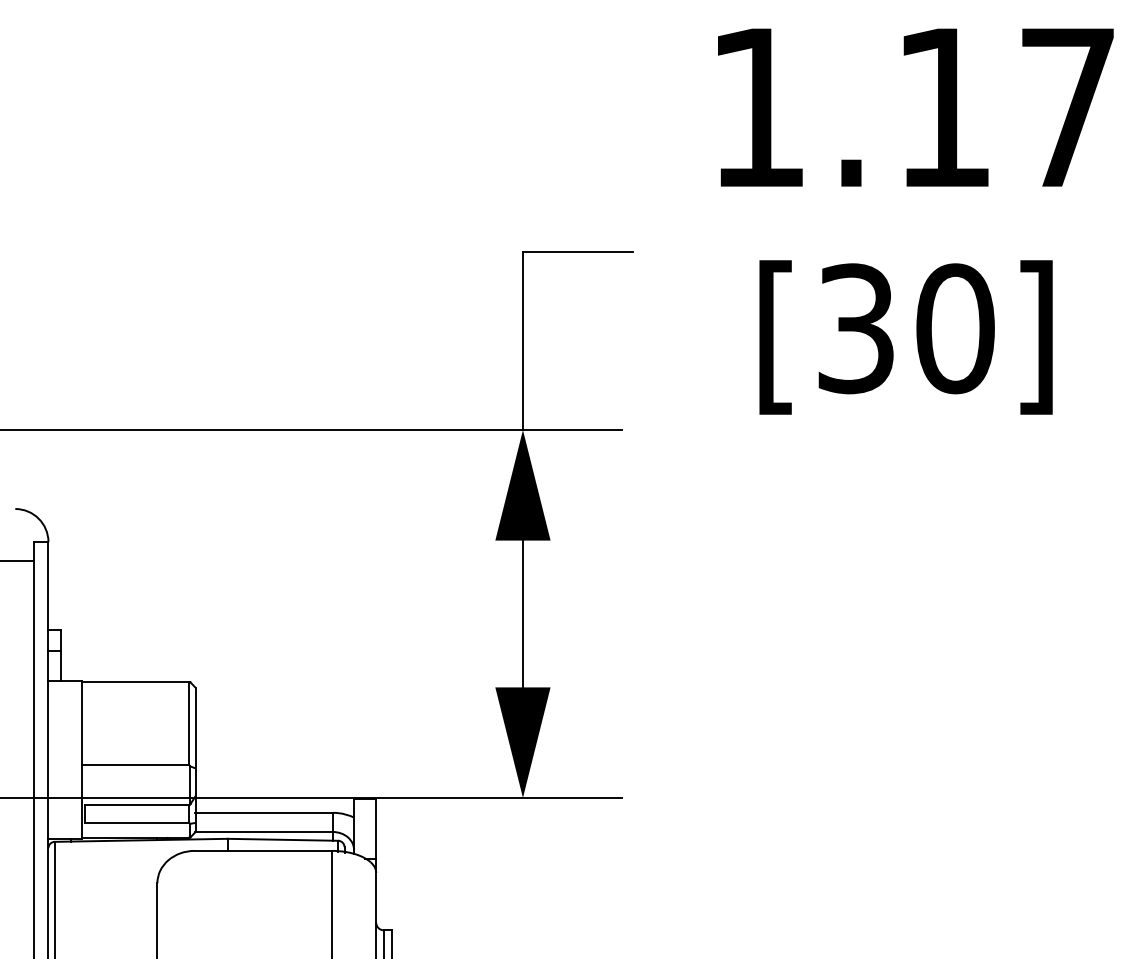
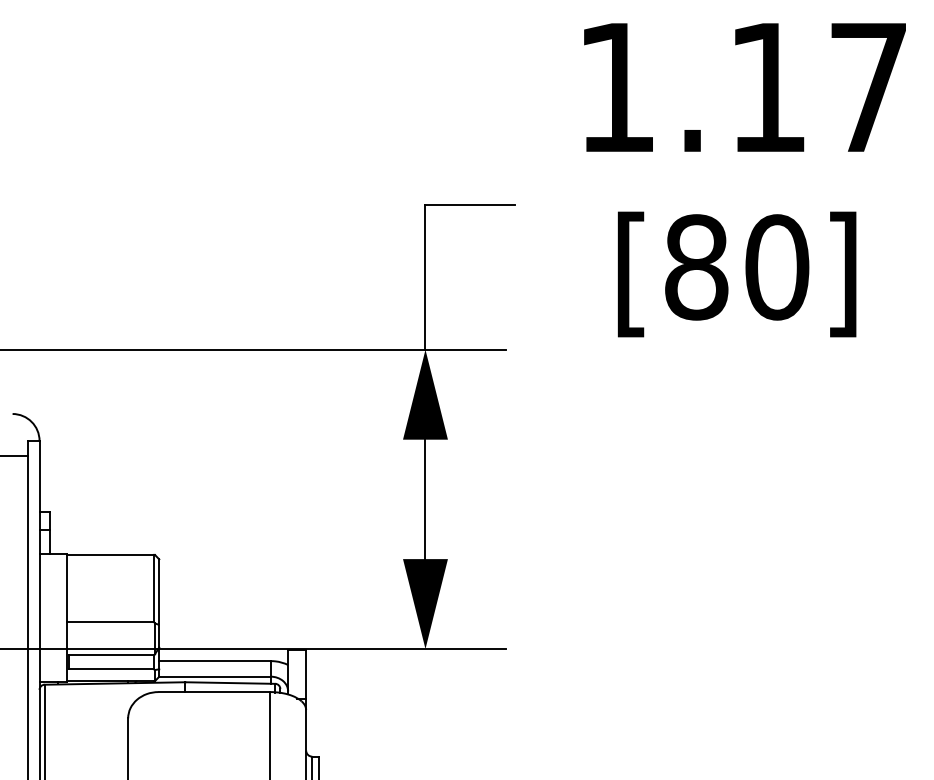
text: (856, 328) -> (696, 267), [30] -> [80]

